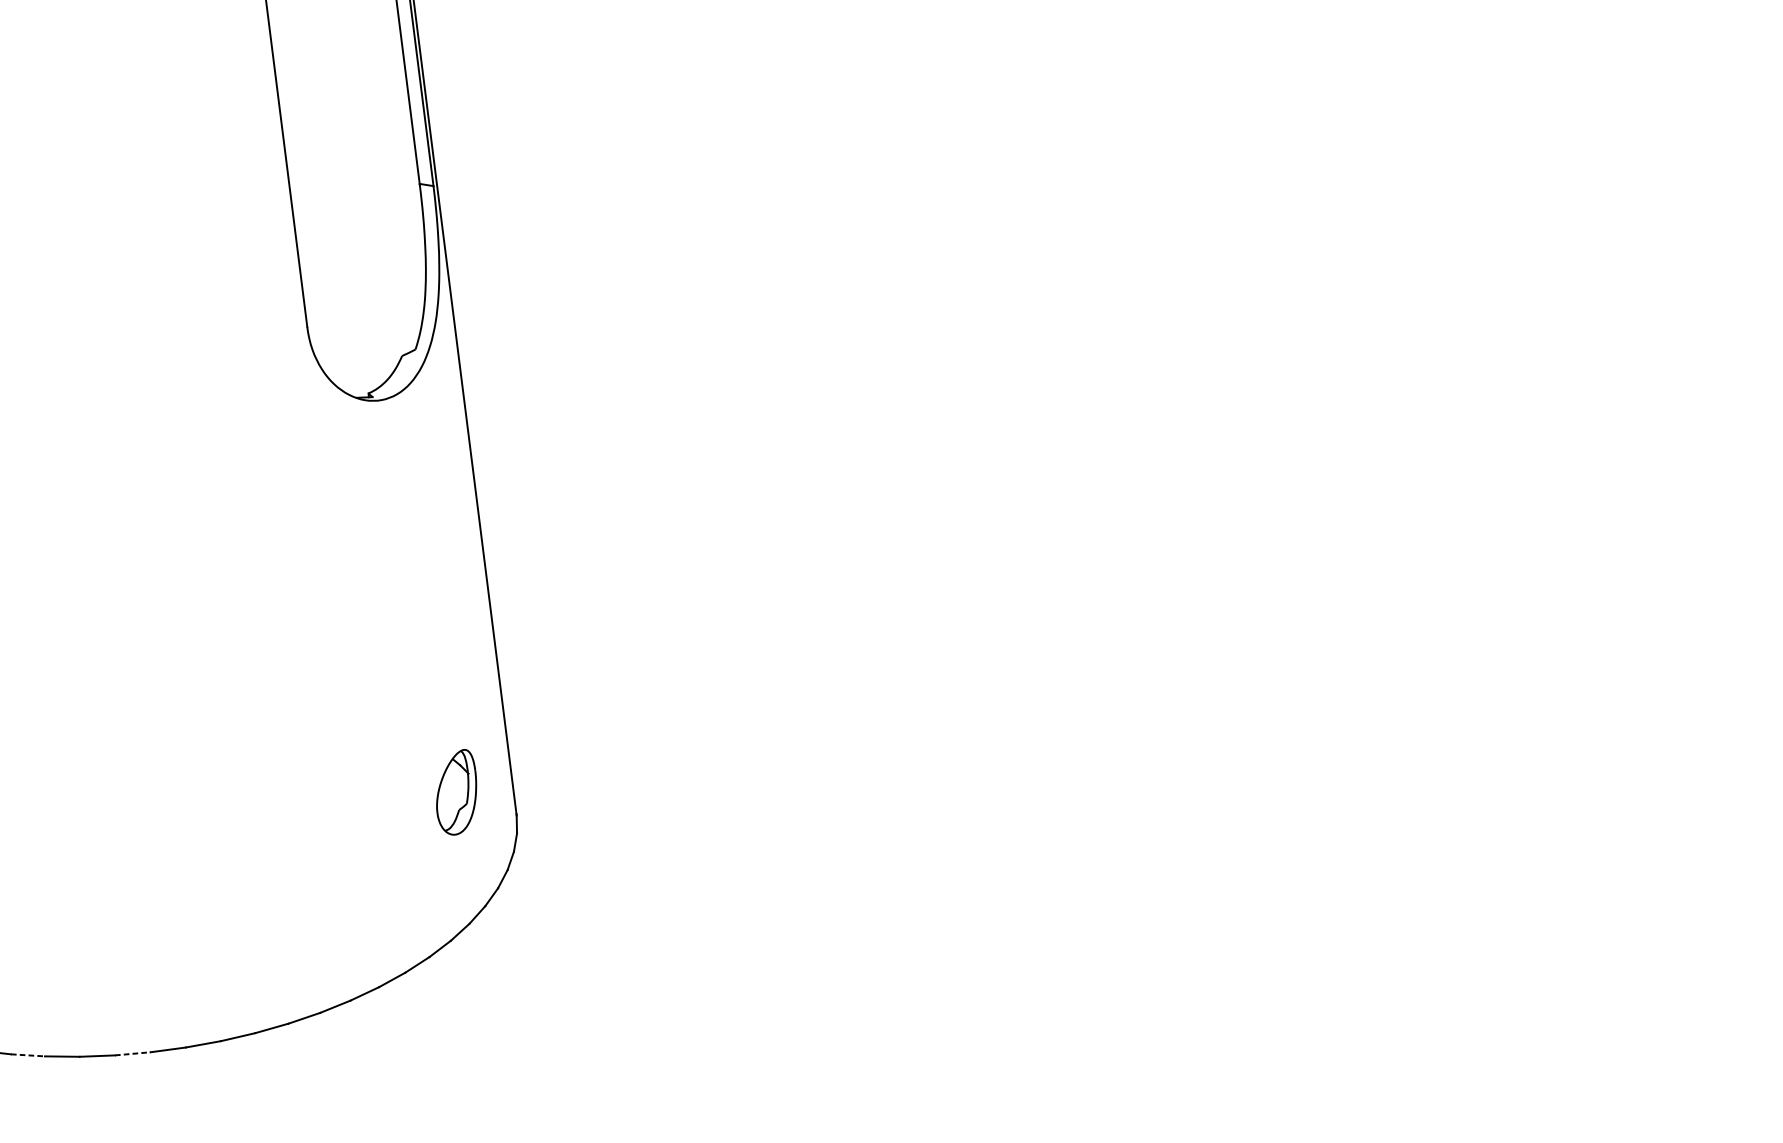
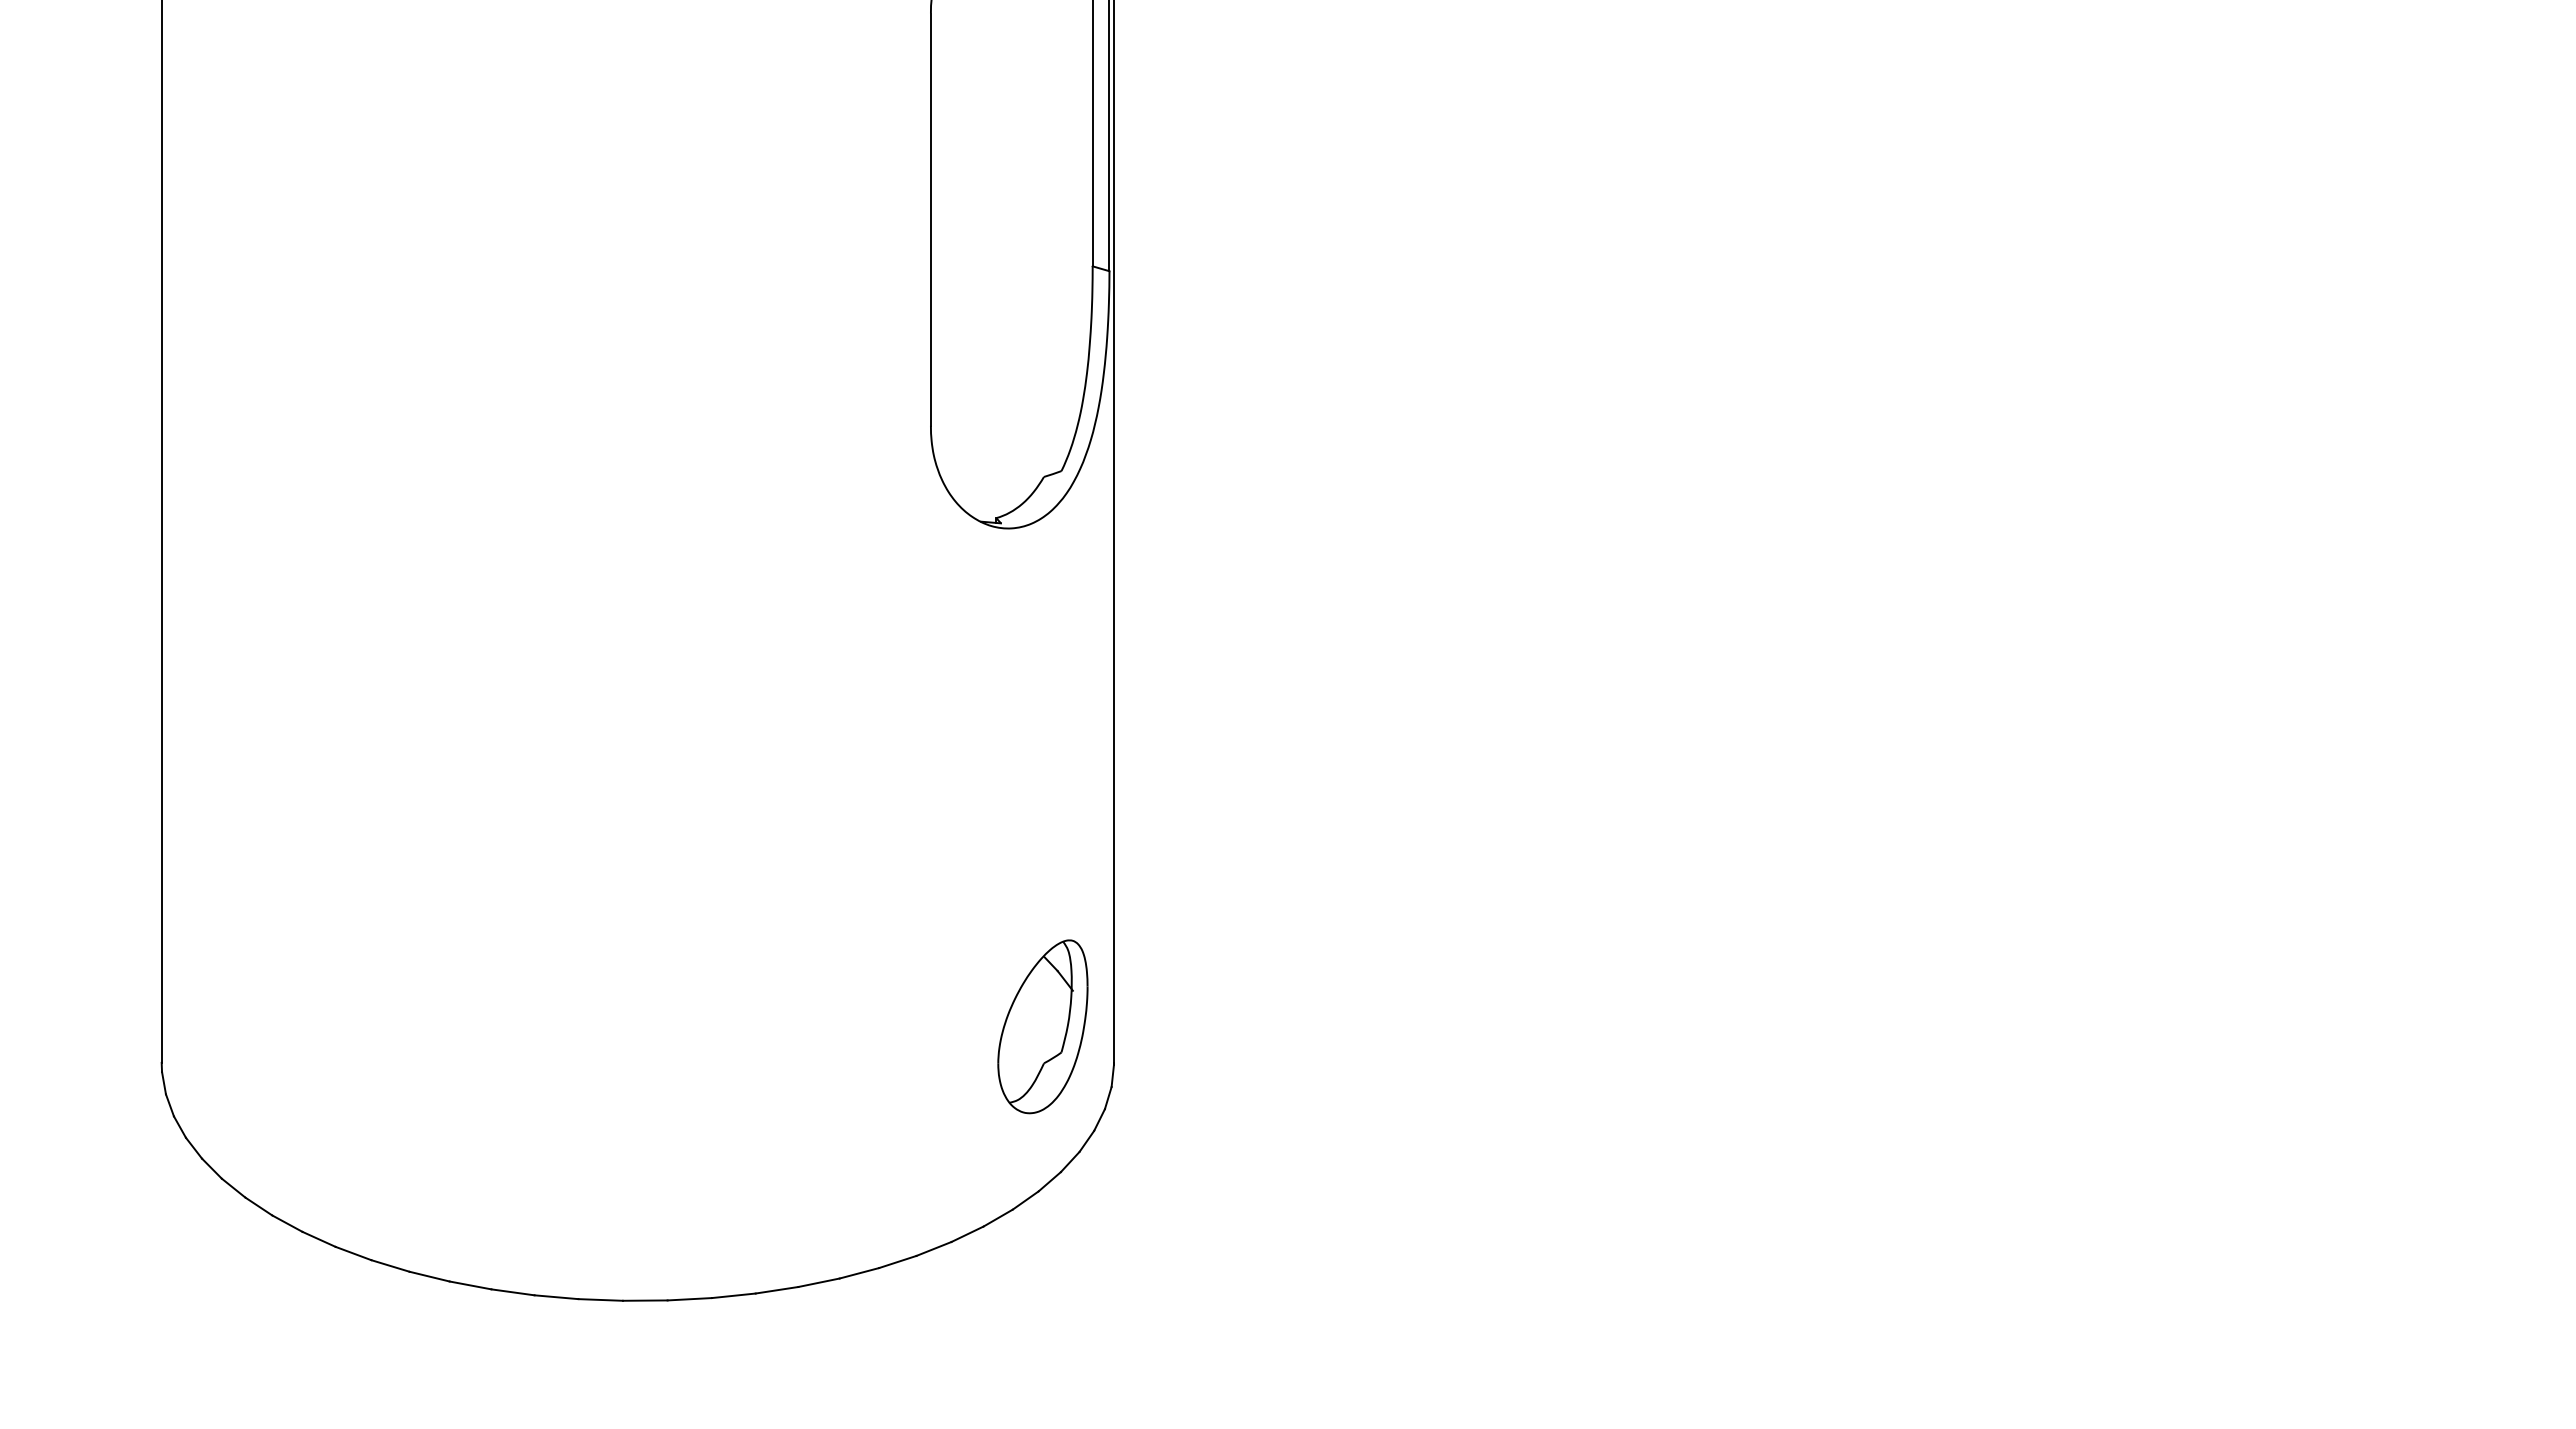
part: (456, 792) -> (1042, 1026), size x1.67
line: (133, 1053) -> (601, 1299), dashed -> solid
line: (28, 1055) -> (471, 1285), dashed -> solid

